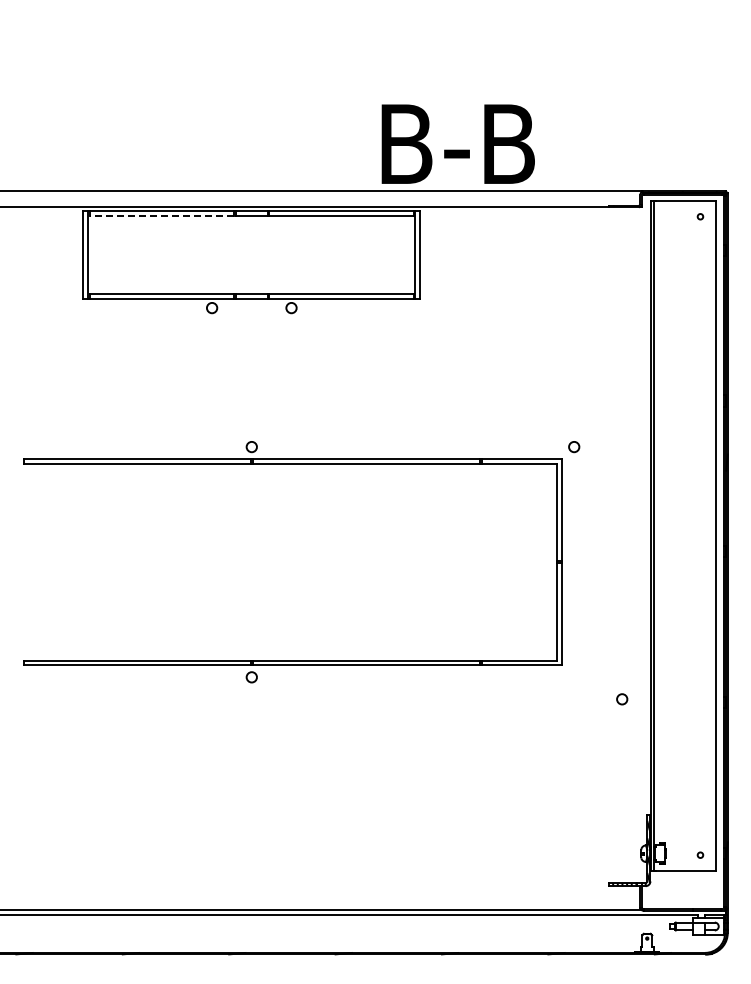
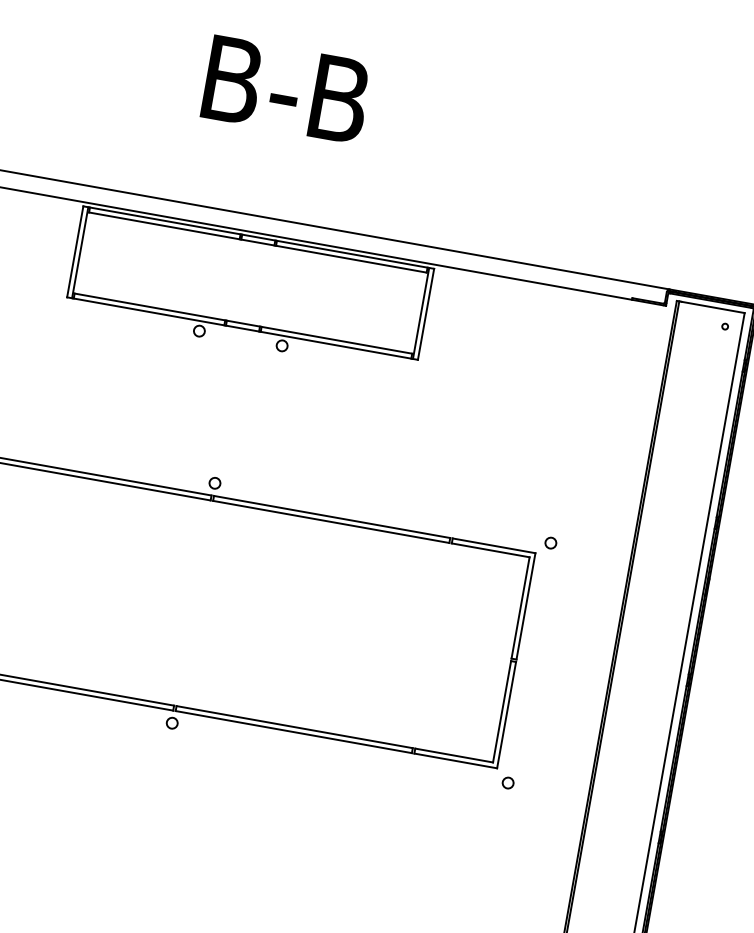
text: (457, 143) -> (285, 89), moved
line: (161, 215) -> (163, 225), dashed -> solid
circle: (622, 699) -> (508, 783), moved

